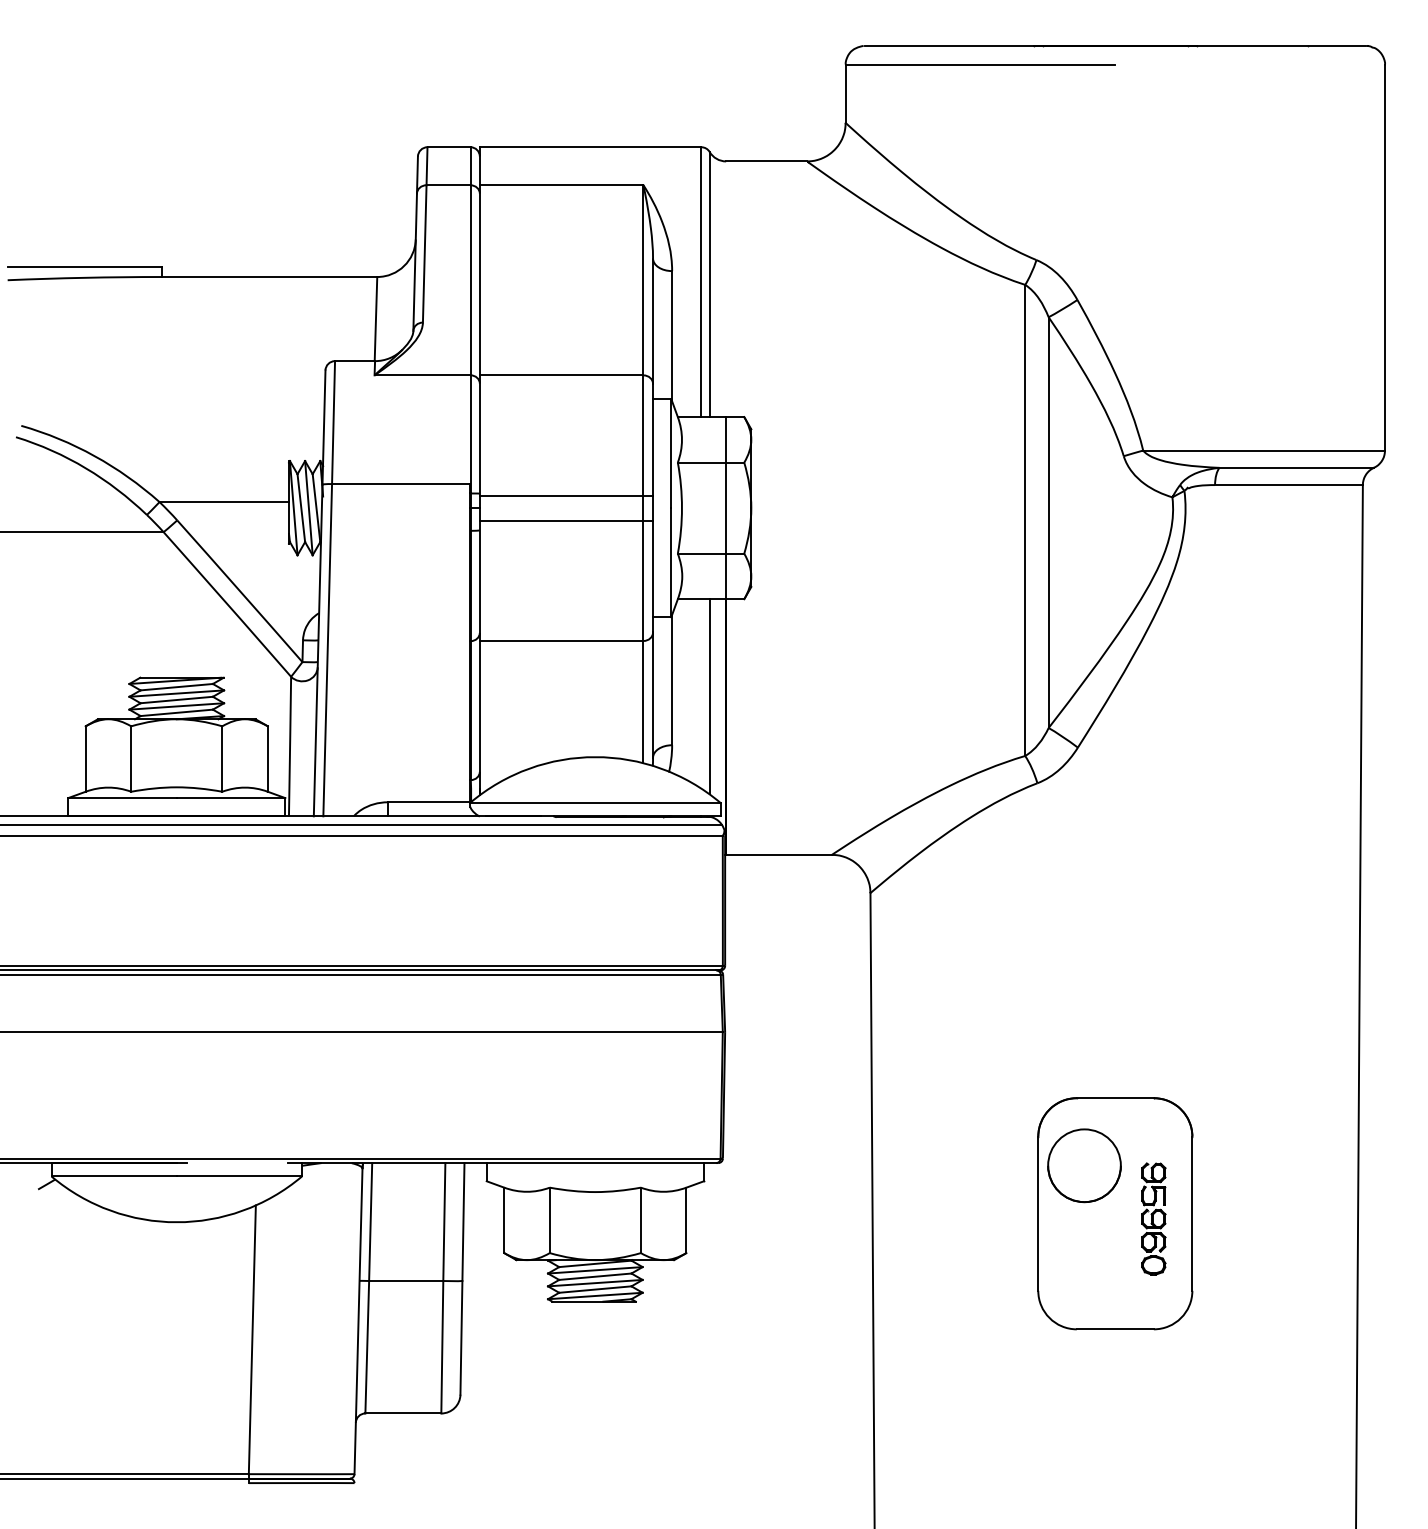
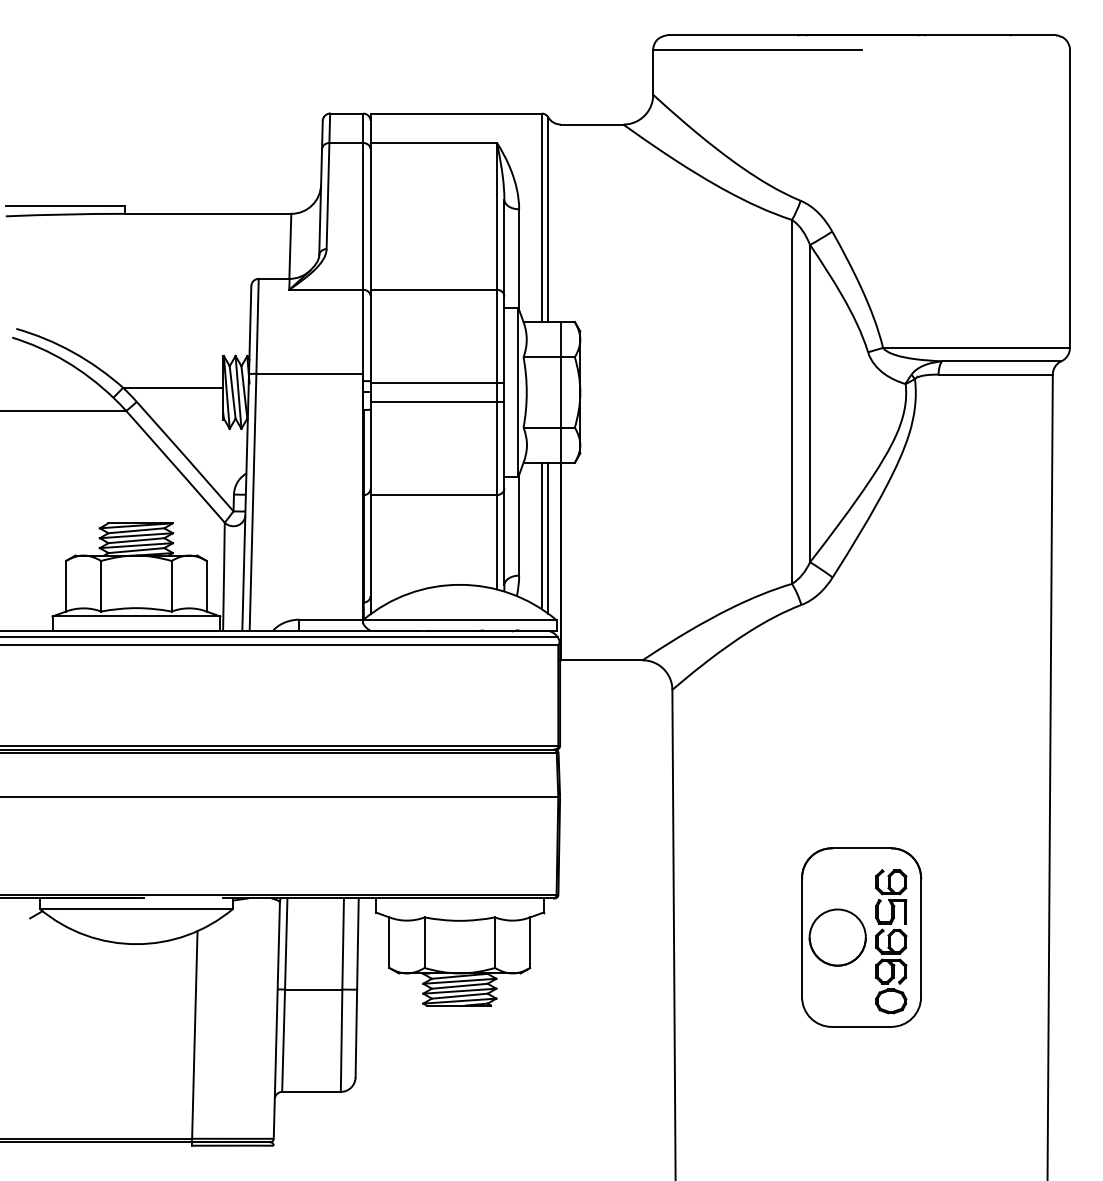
line: (701, 693) -> (541, 535), added
part: (1084, 1165) -> (837, 937), moved
part: (1153, 1218) -> (891, 941), size x1.67

